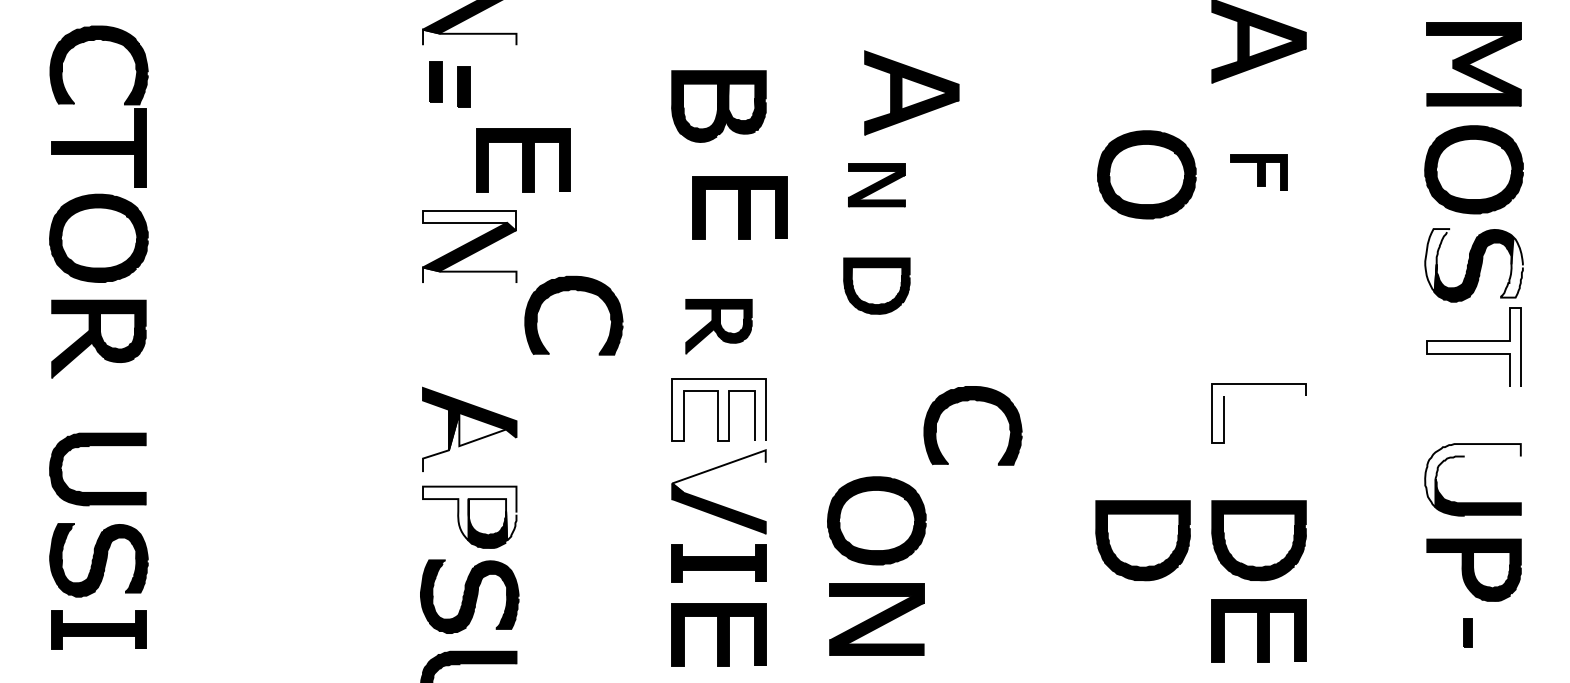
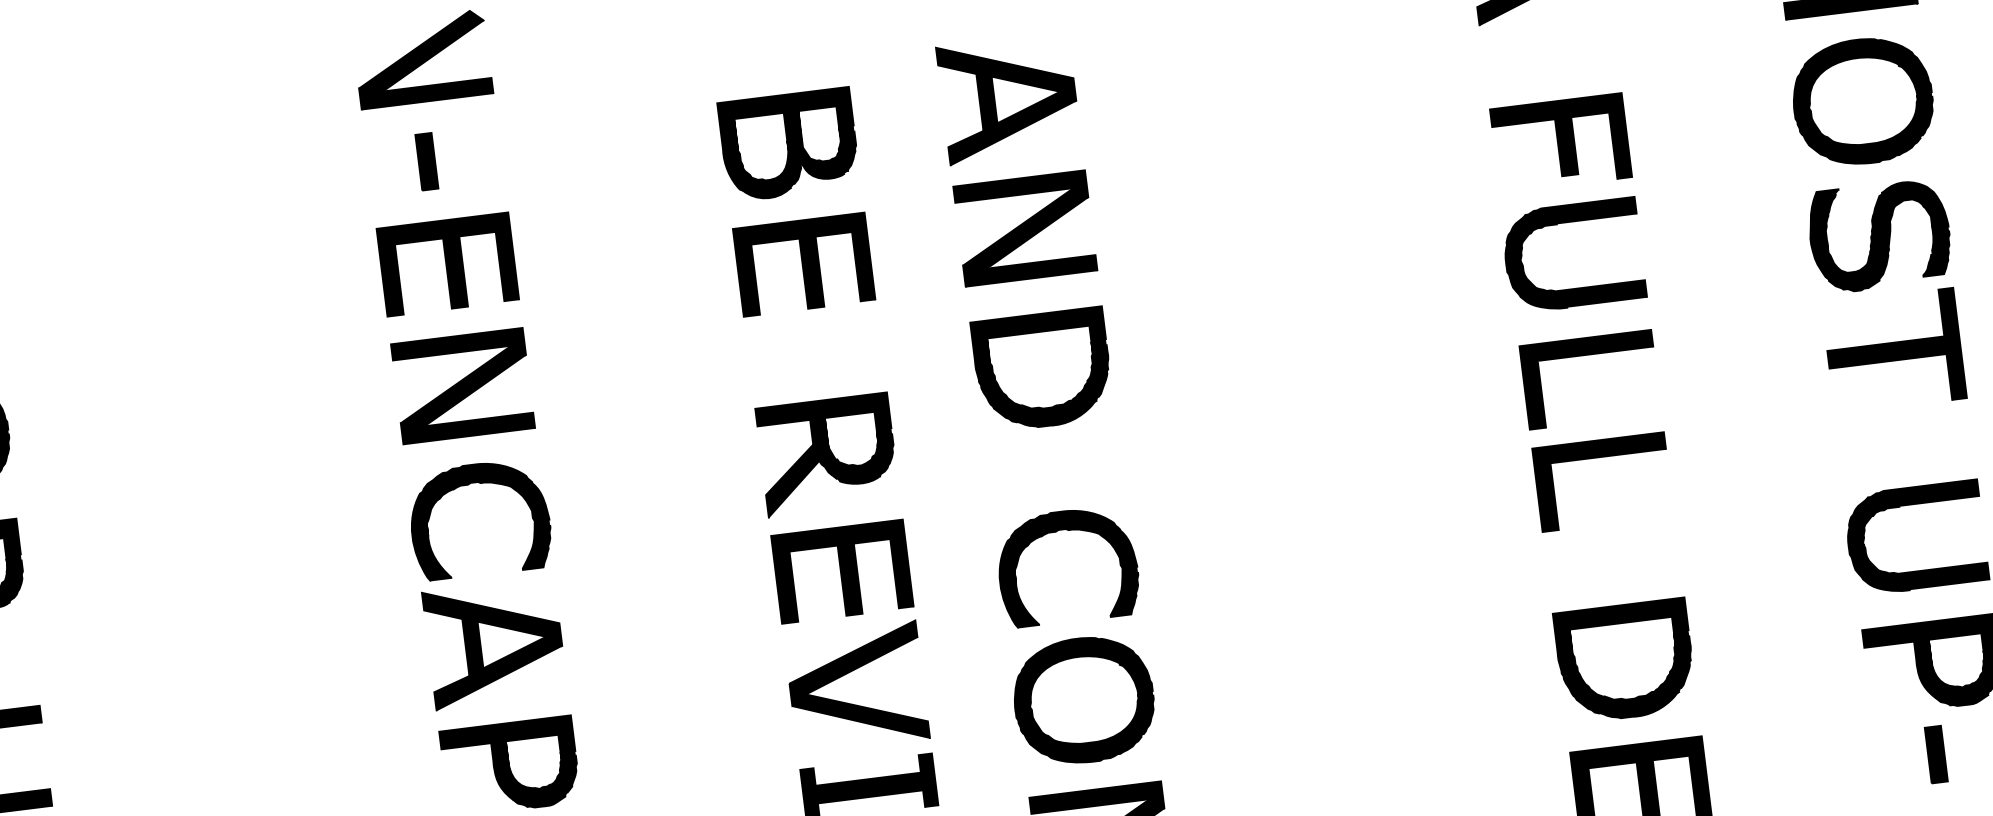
fill: (469, 37) -> (425, 91), added
part: (435, 81) -> (385, 159), removed
part: (911, 92) -> (1008, 97), moved
part: (523, 160) -> (447, 264), moved
part: (1258, 172) -> (1560, 143), size x1.67
part: (1146, 174) -> (1402, 165), removed
part: (876, 185) -> (1024, 228), size x1.67
part: (739, 207) -> (803, 264), moved
fill: (469, 221) -> (458, 350), added
fill: (1437, 260) -> (1827, 235), added
fill: (1511, 267) -> (1932, 232), added
part: (1257, 274) -> (1576, 286), added
fill: (469, 275) -> (467, 426), added
part: (876, 285) -> (1042, 369), size x1.43
part: (577, 291) -> (480, 484), moved
part: (1258, 323) -> (1586, 355), added
part: (718, 326) -> (827, 454), size x1.43
fill: (1473, 347) -> (1893, 351), added
part: (968, 401) -> (1057, 533), moved
fill: (718, 409) -> (841, 571), added
fill: (1258, 413) -> (1602, 482), added
fill: (469, 442) -> (496, 661), added
fill: (718, 471) -> (852, 658), added
fill: (1472, 475) -> (1914, 532), added
fill: (469, 513) -> (509, 761), added
part: (1142, 540) -> (1461, 681), removed
part: (1468, 632) -> (1936, 753), size x1.43

